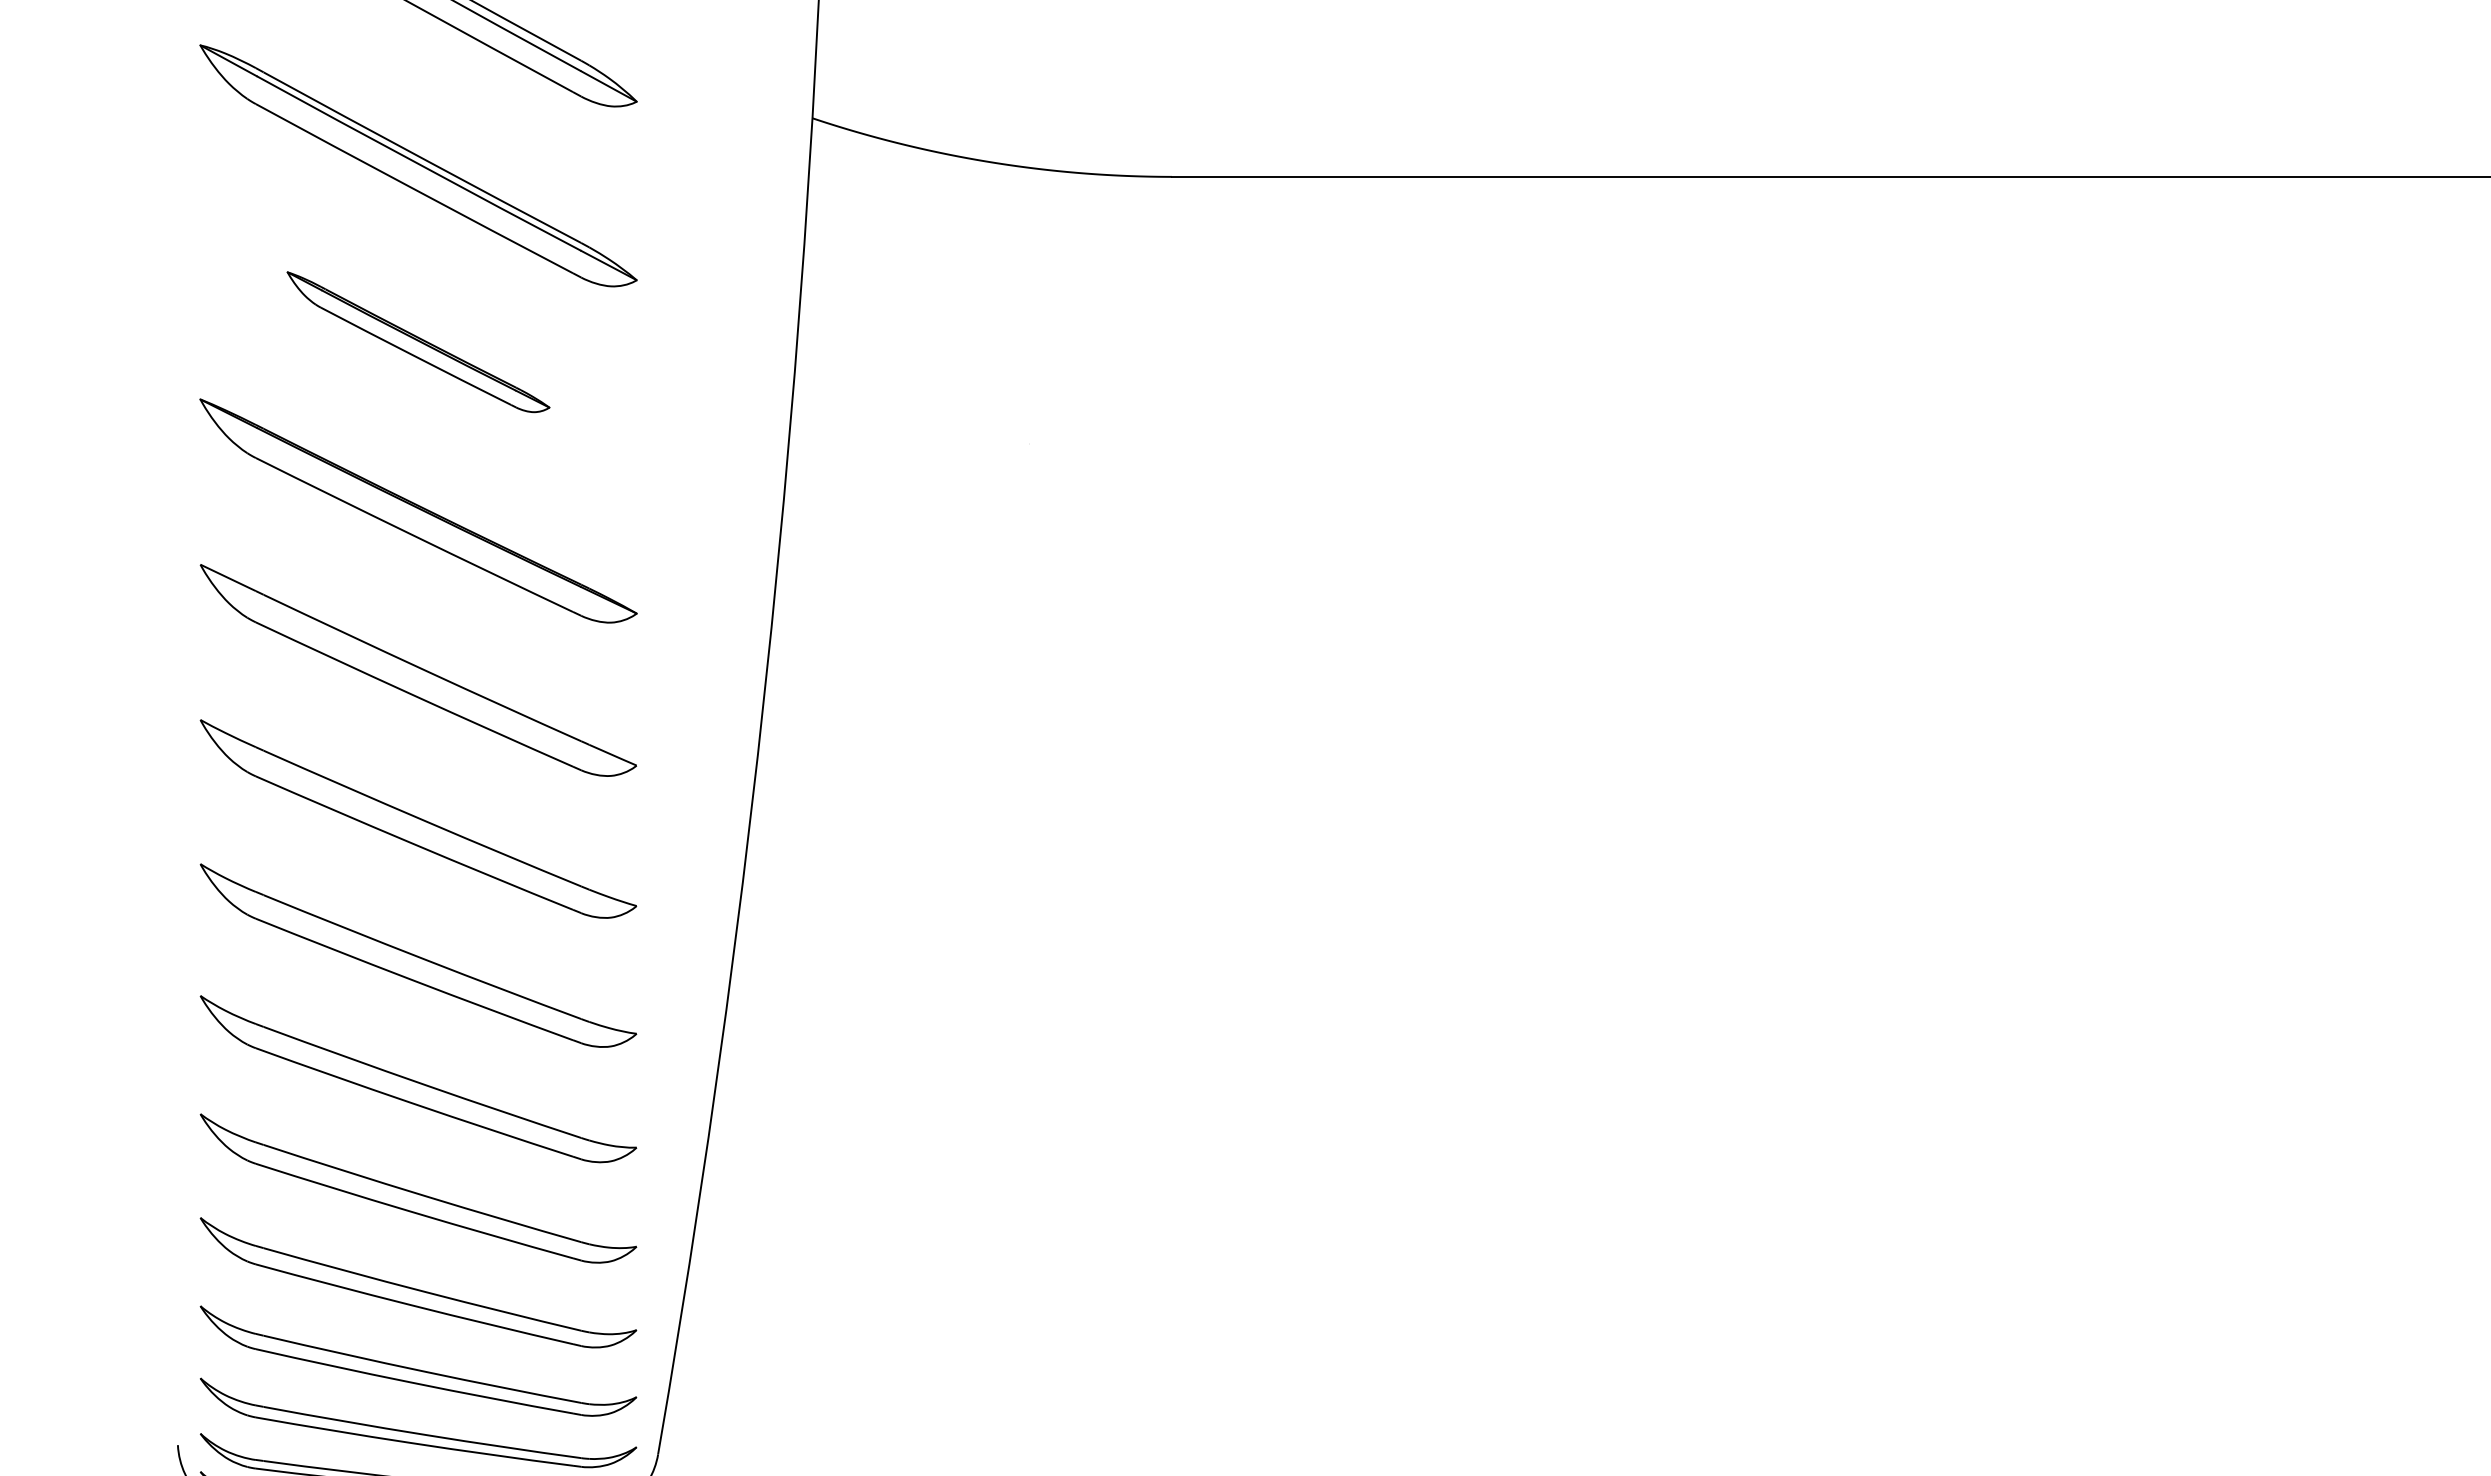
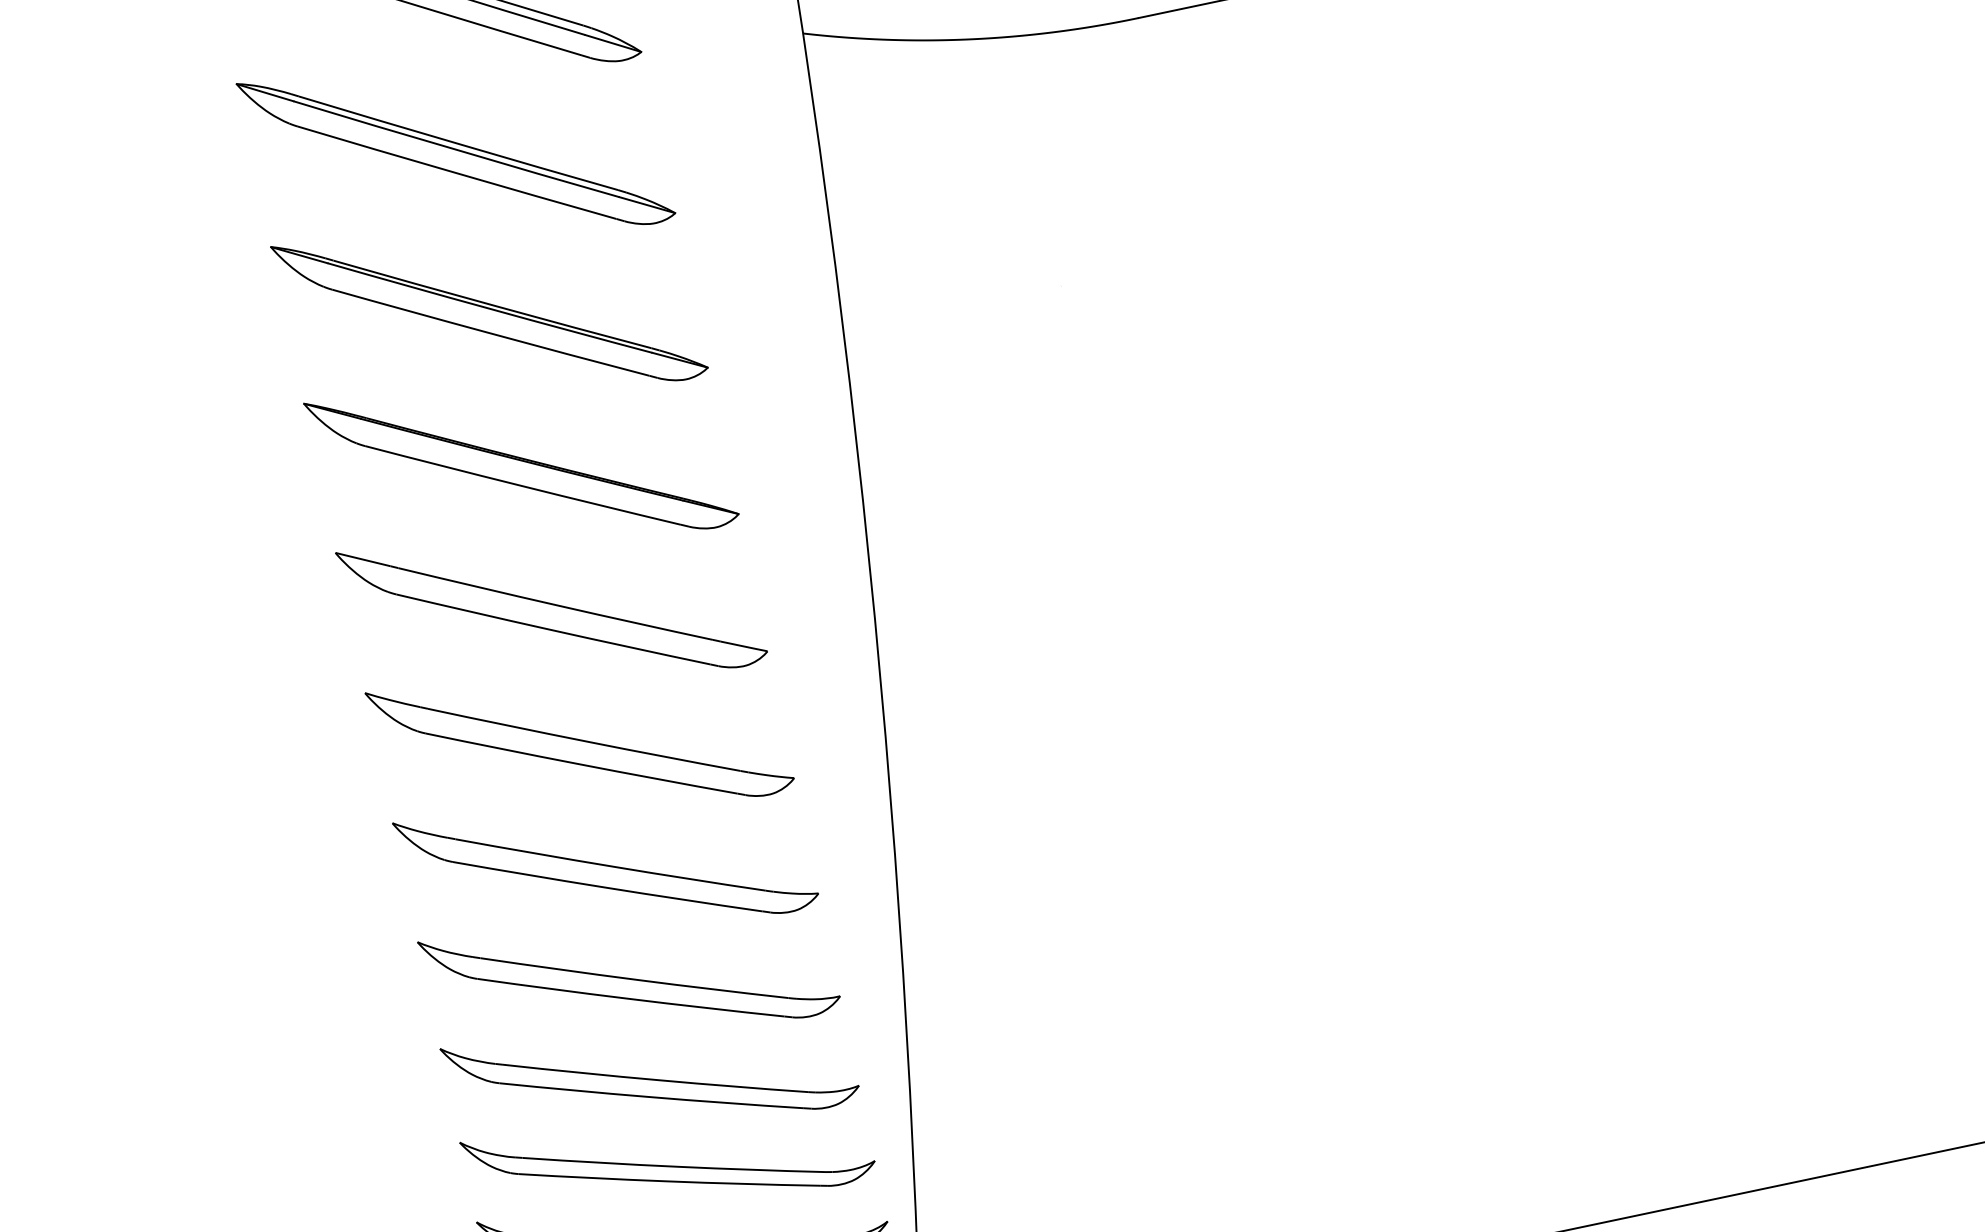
part: (418, 341) -> (489, 309), size x1.67

